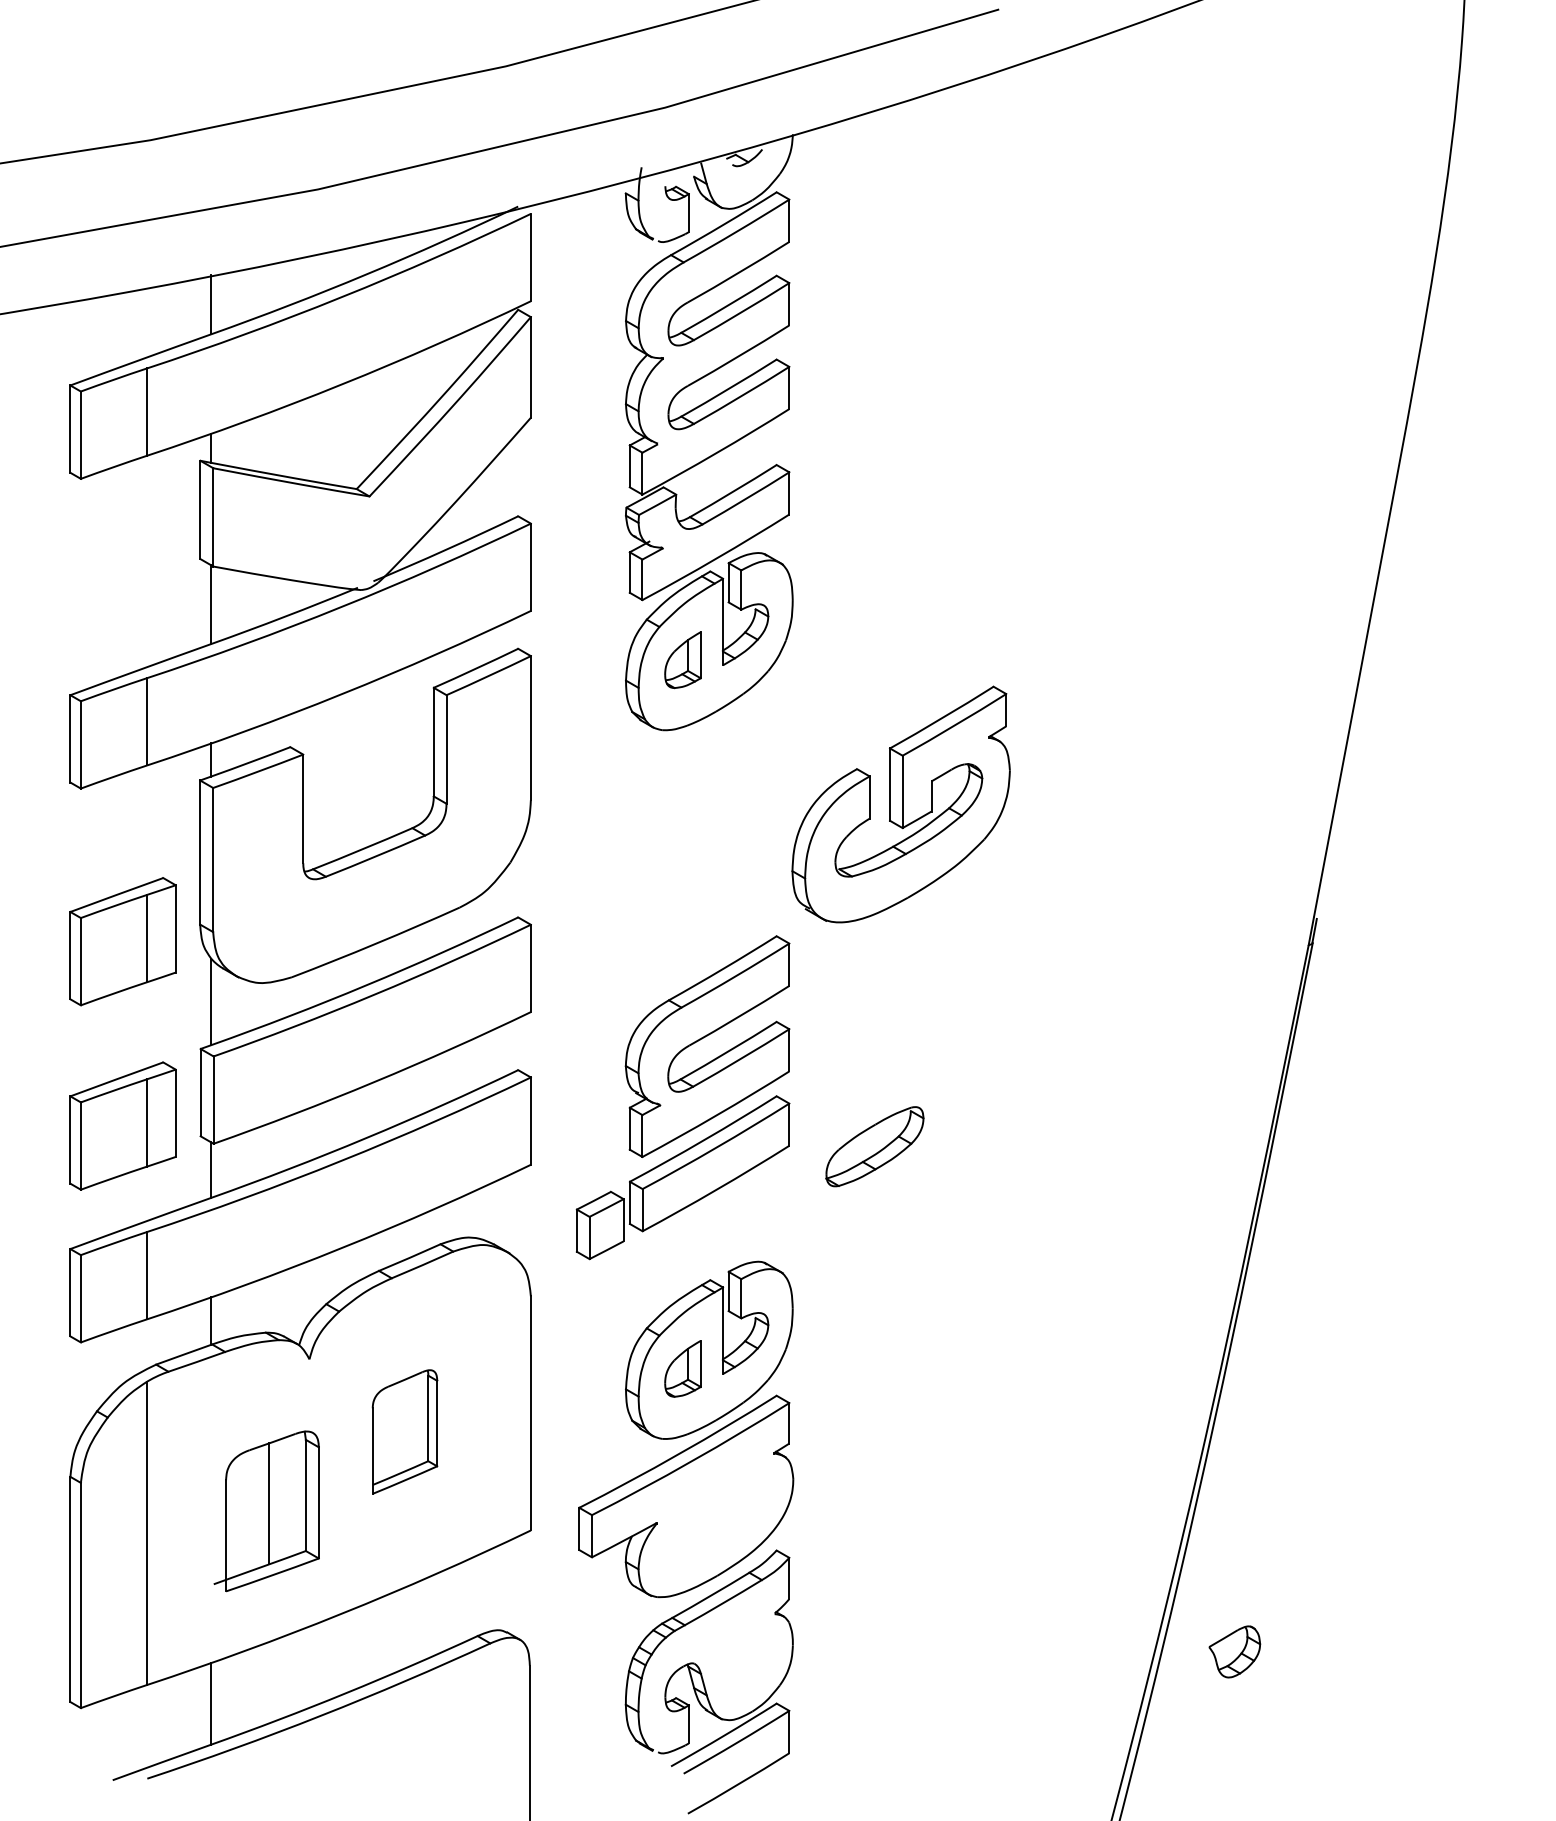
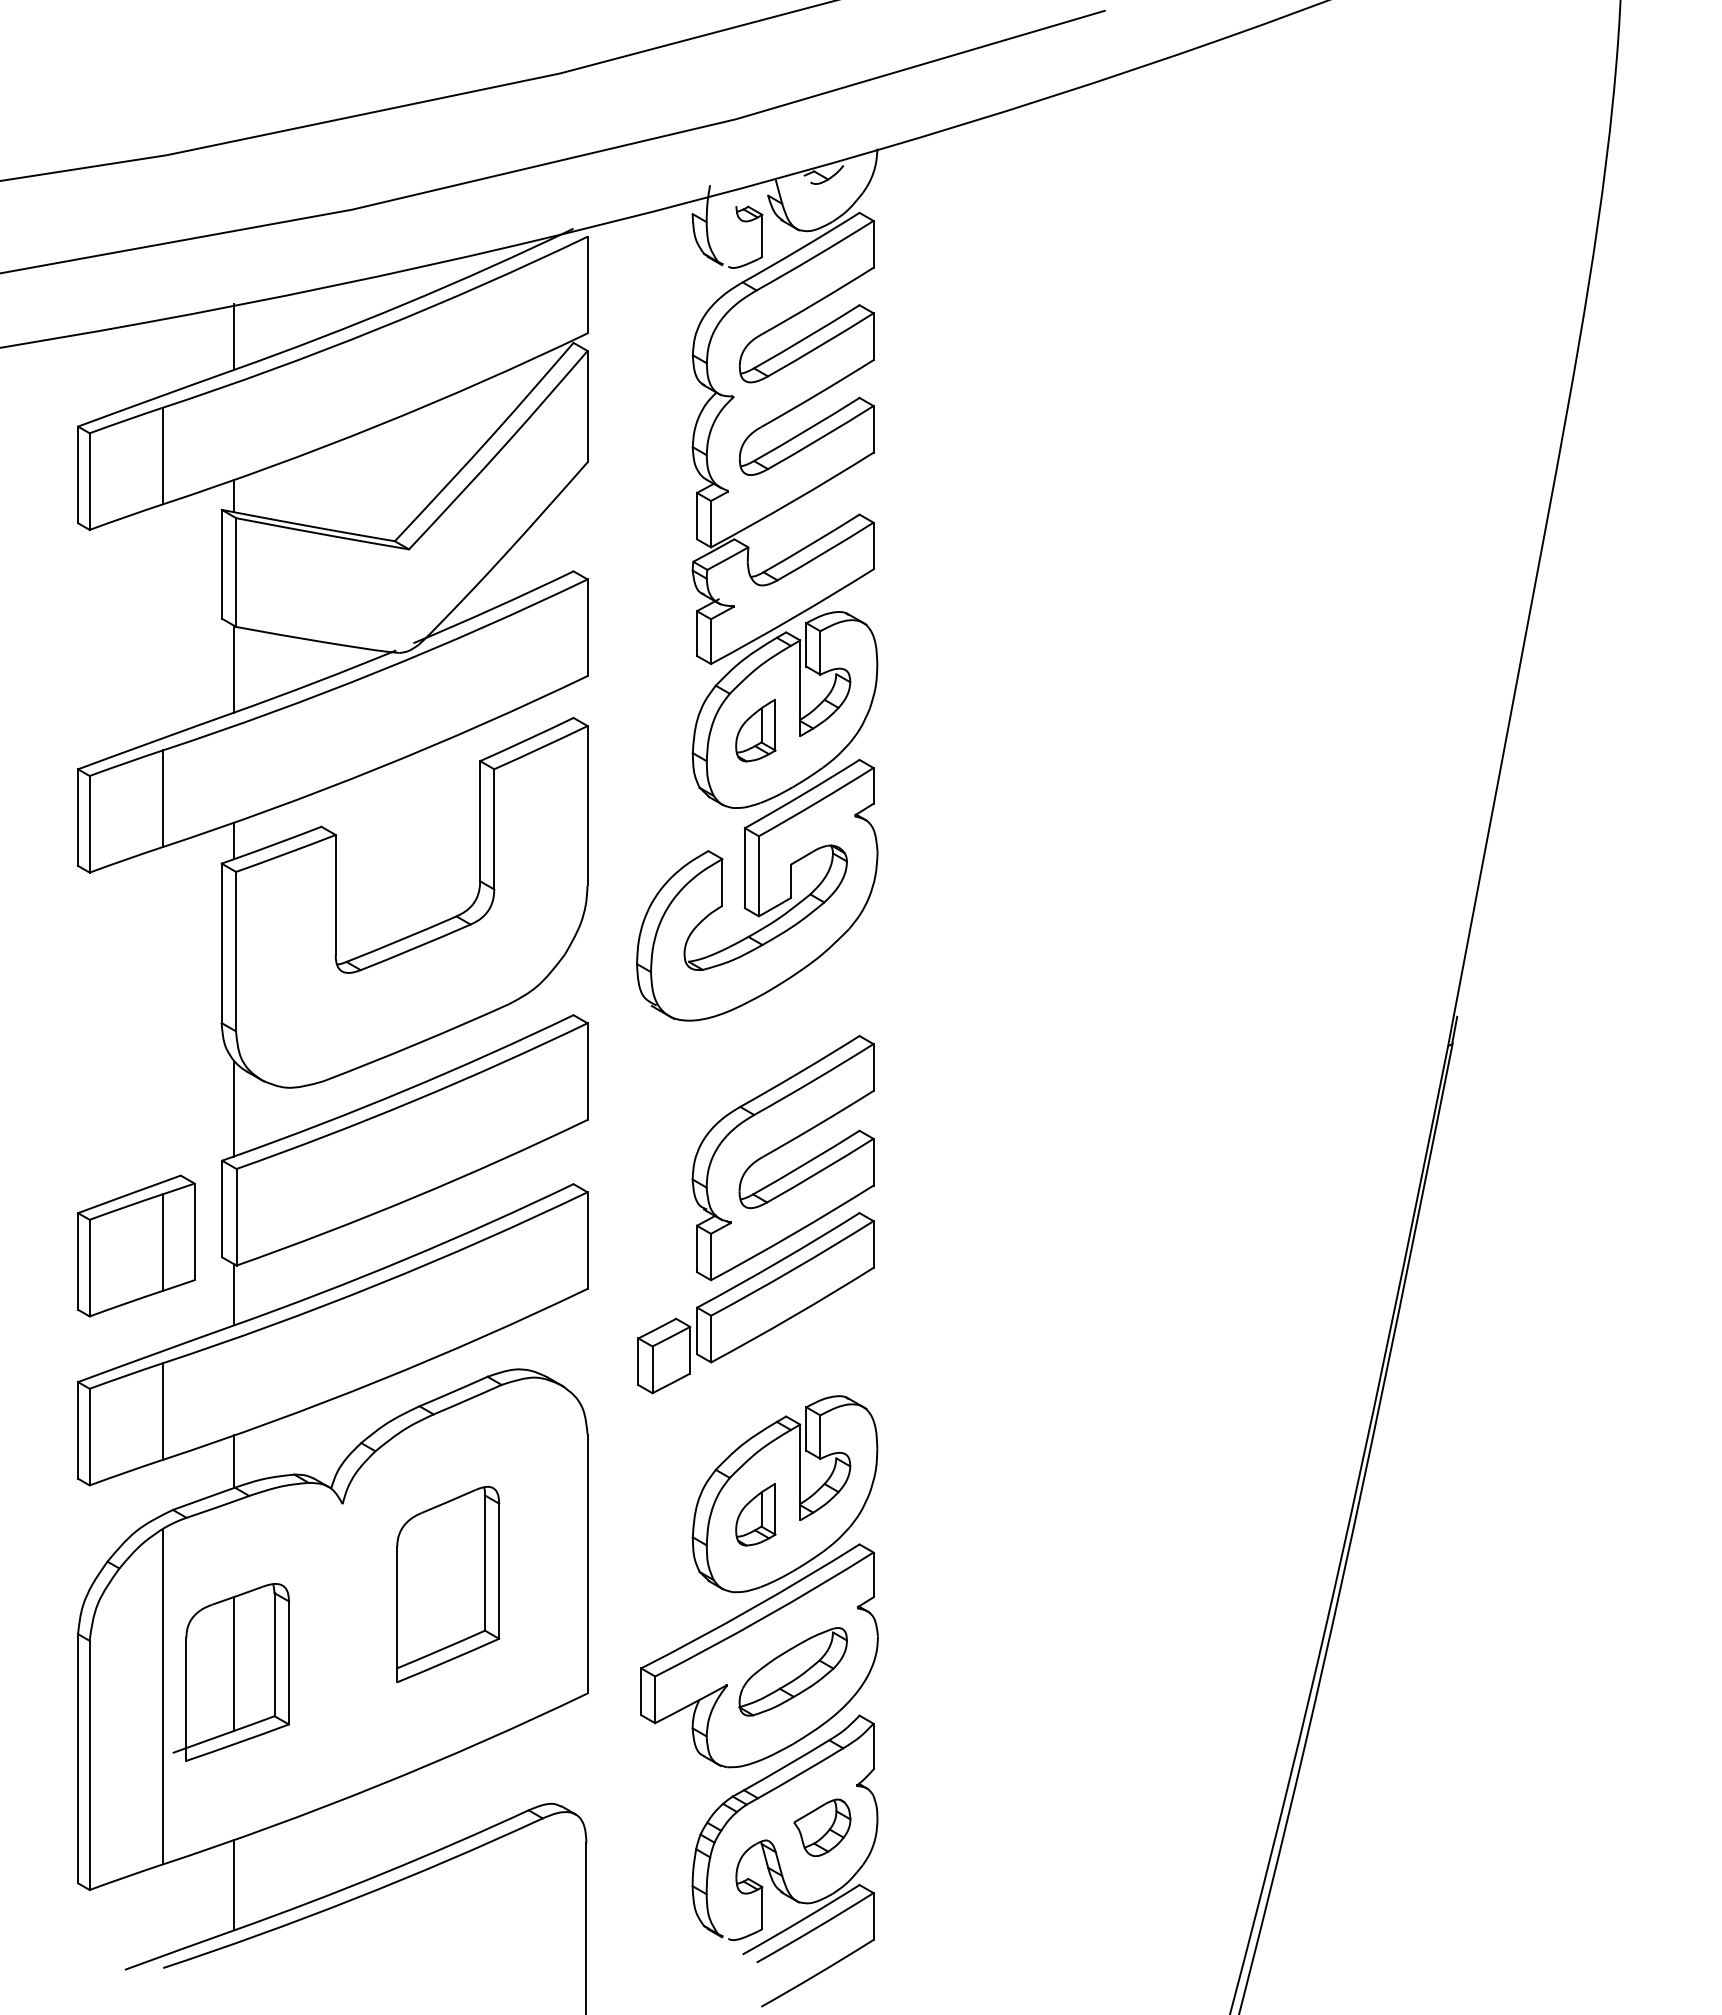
part: (901, 803) -> (757, 889), moved
part: (123, 941) -> (136, 1041), removed
part: (874, 1146) -> (792, 1671), moved
part: (405, 1431) -> (448, 1584), size x1.43
part: (265, 1511) -> (230, 1672), moved
part: (1234, 1651) -> (822, 1827), moved

